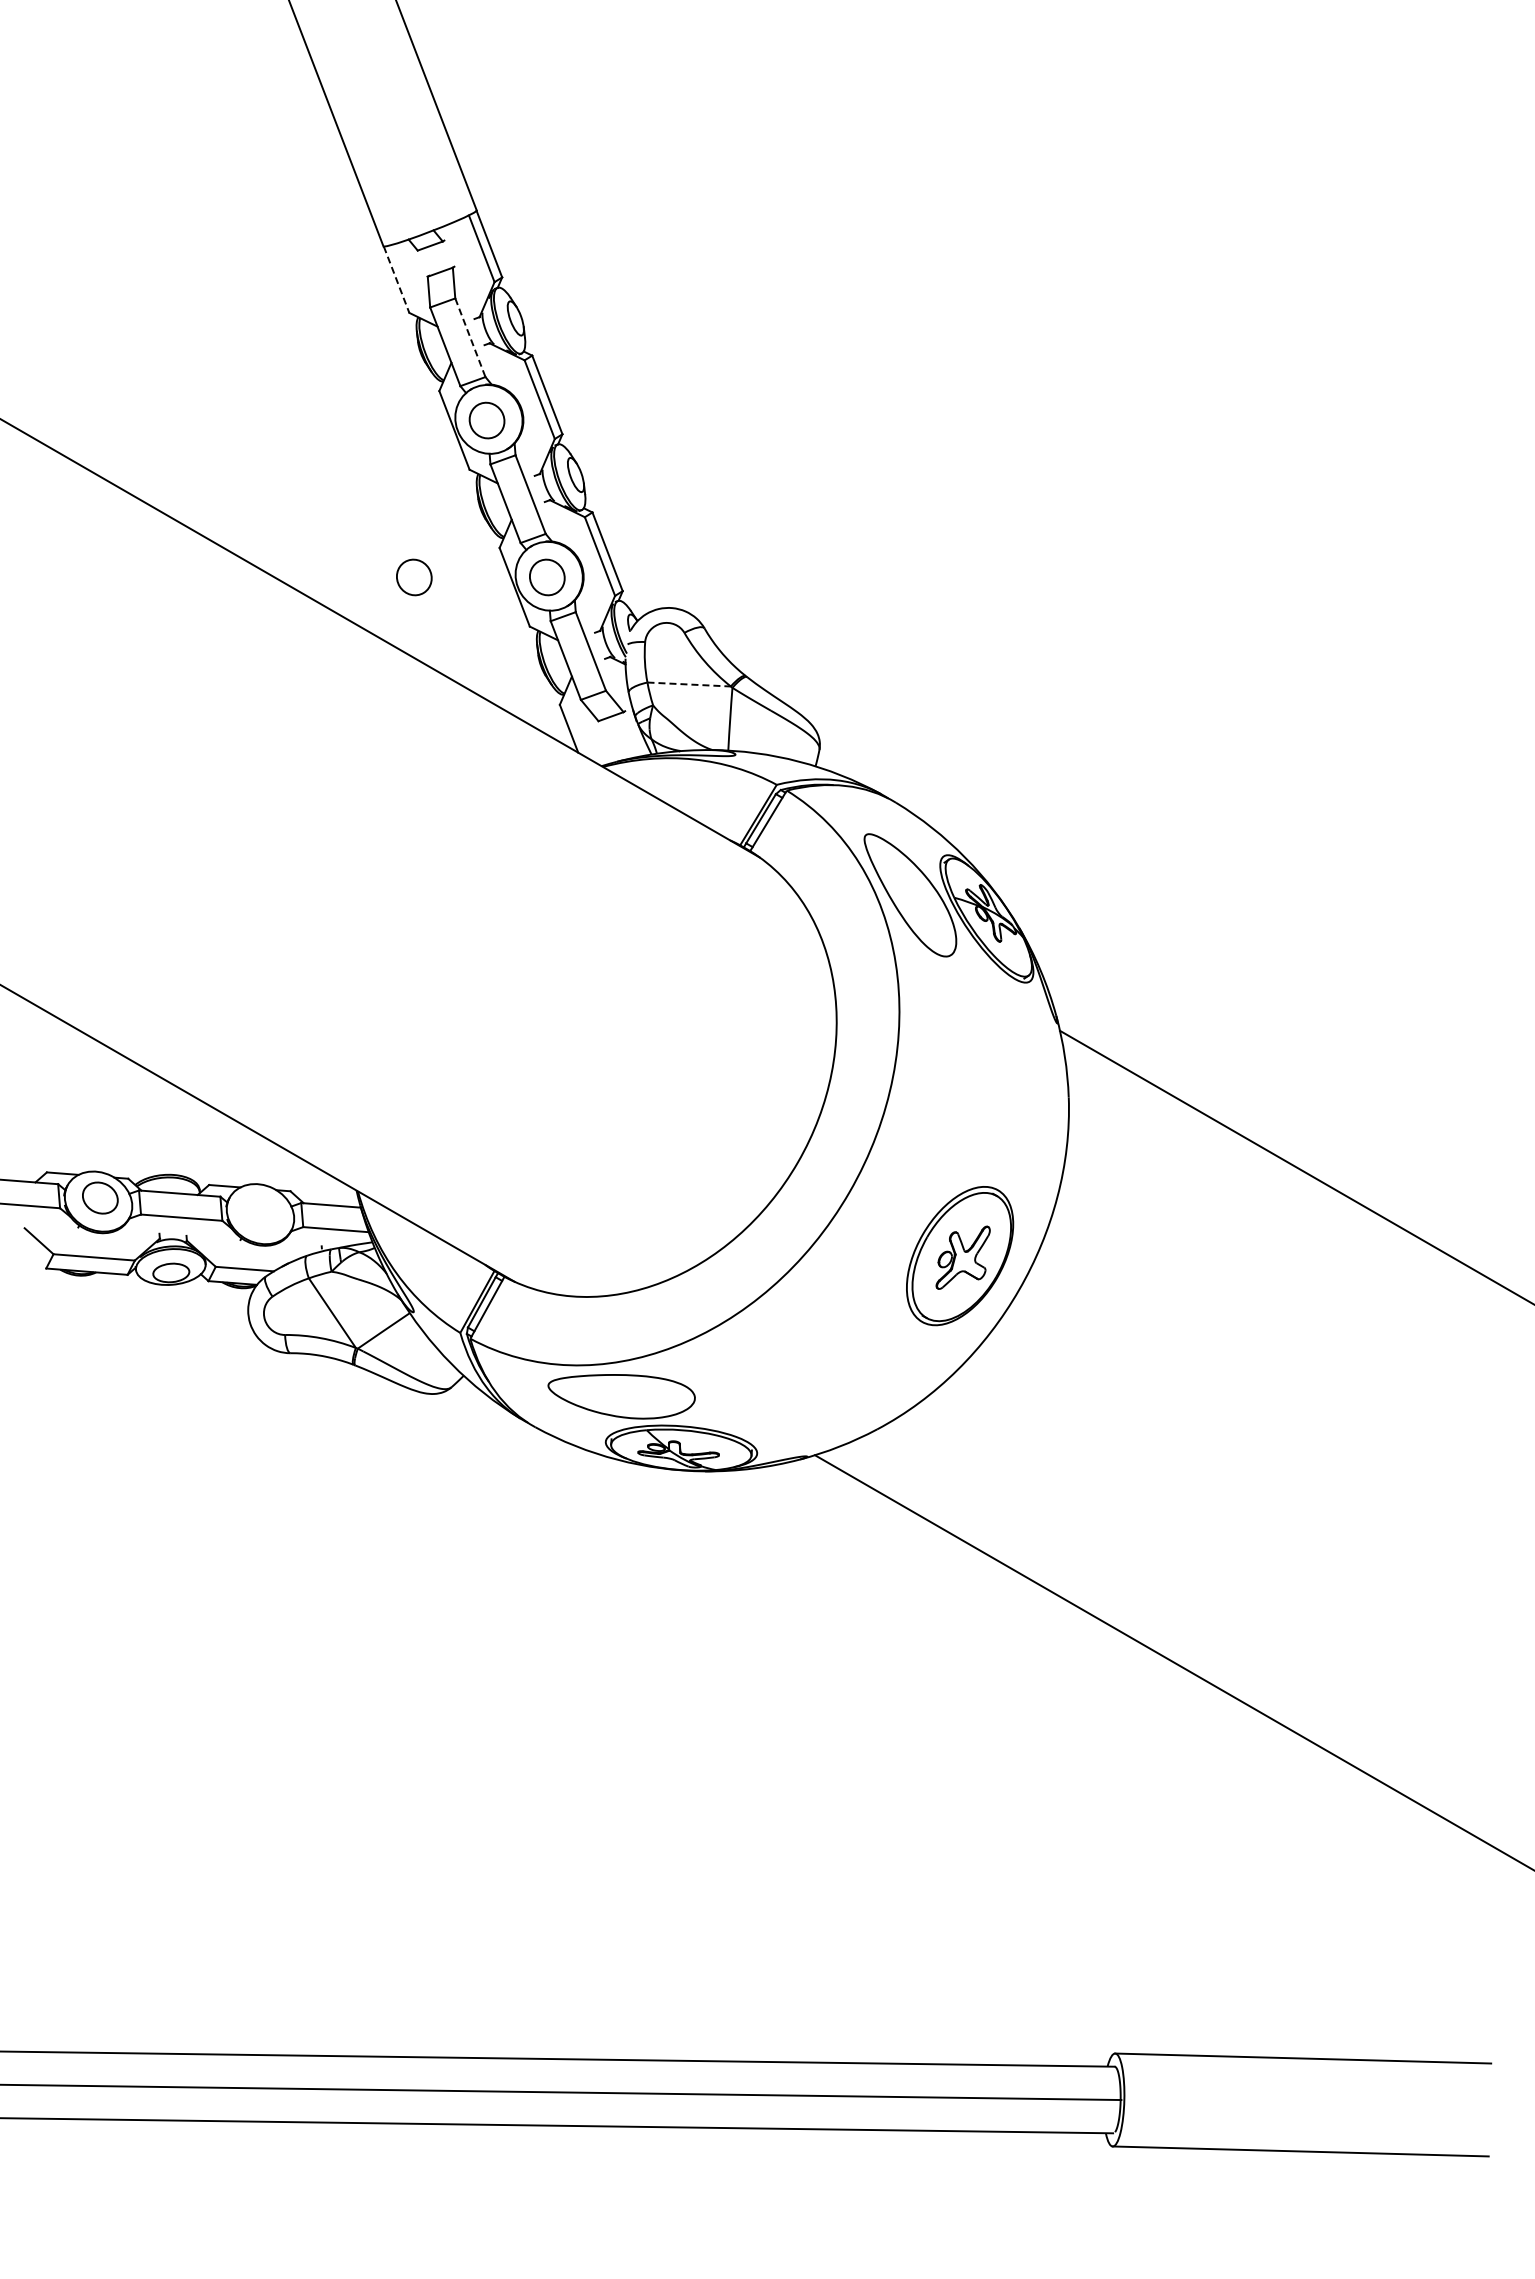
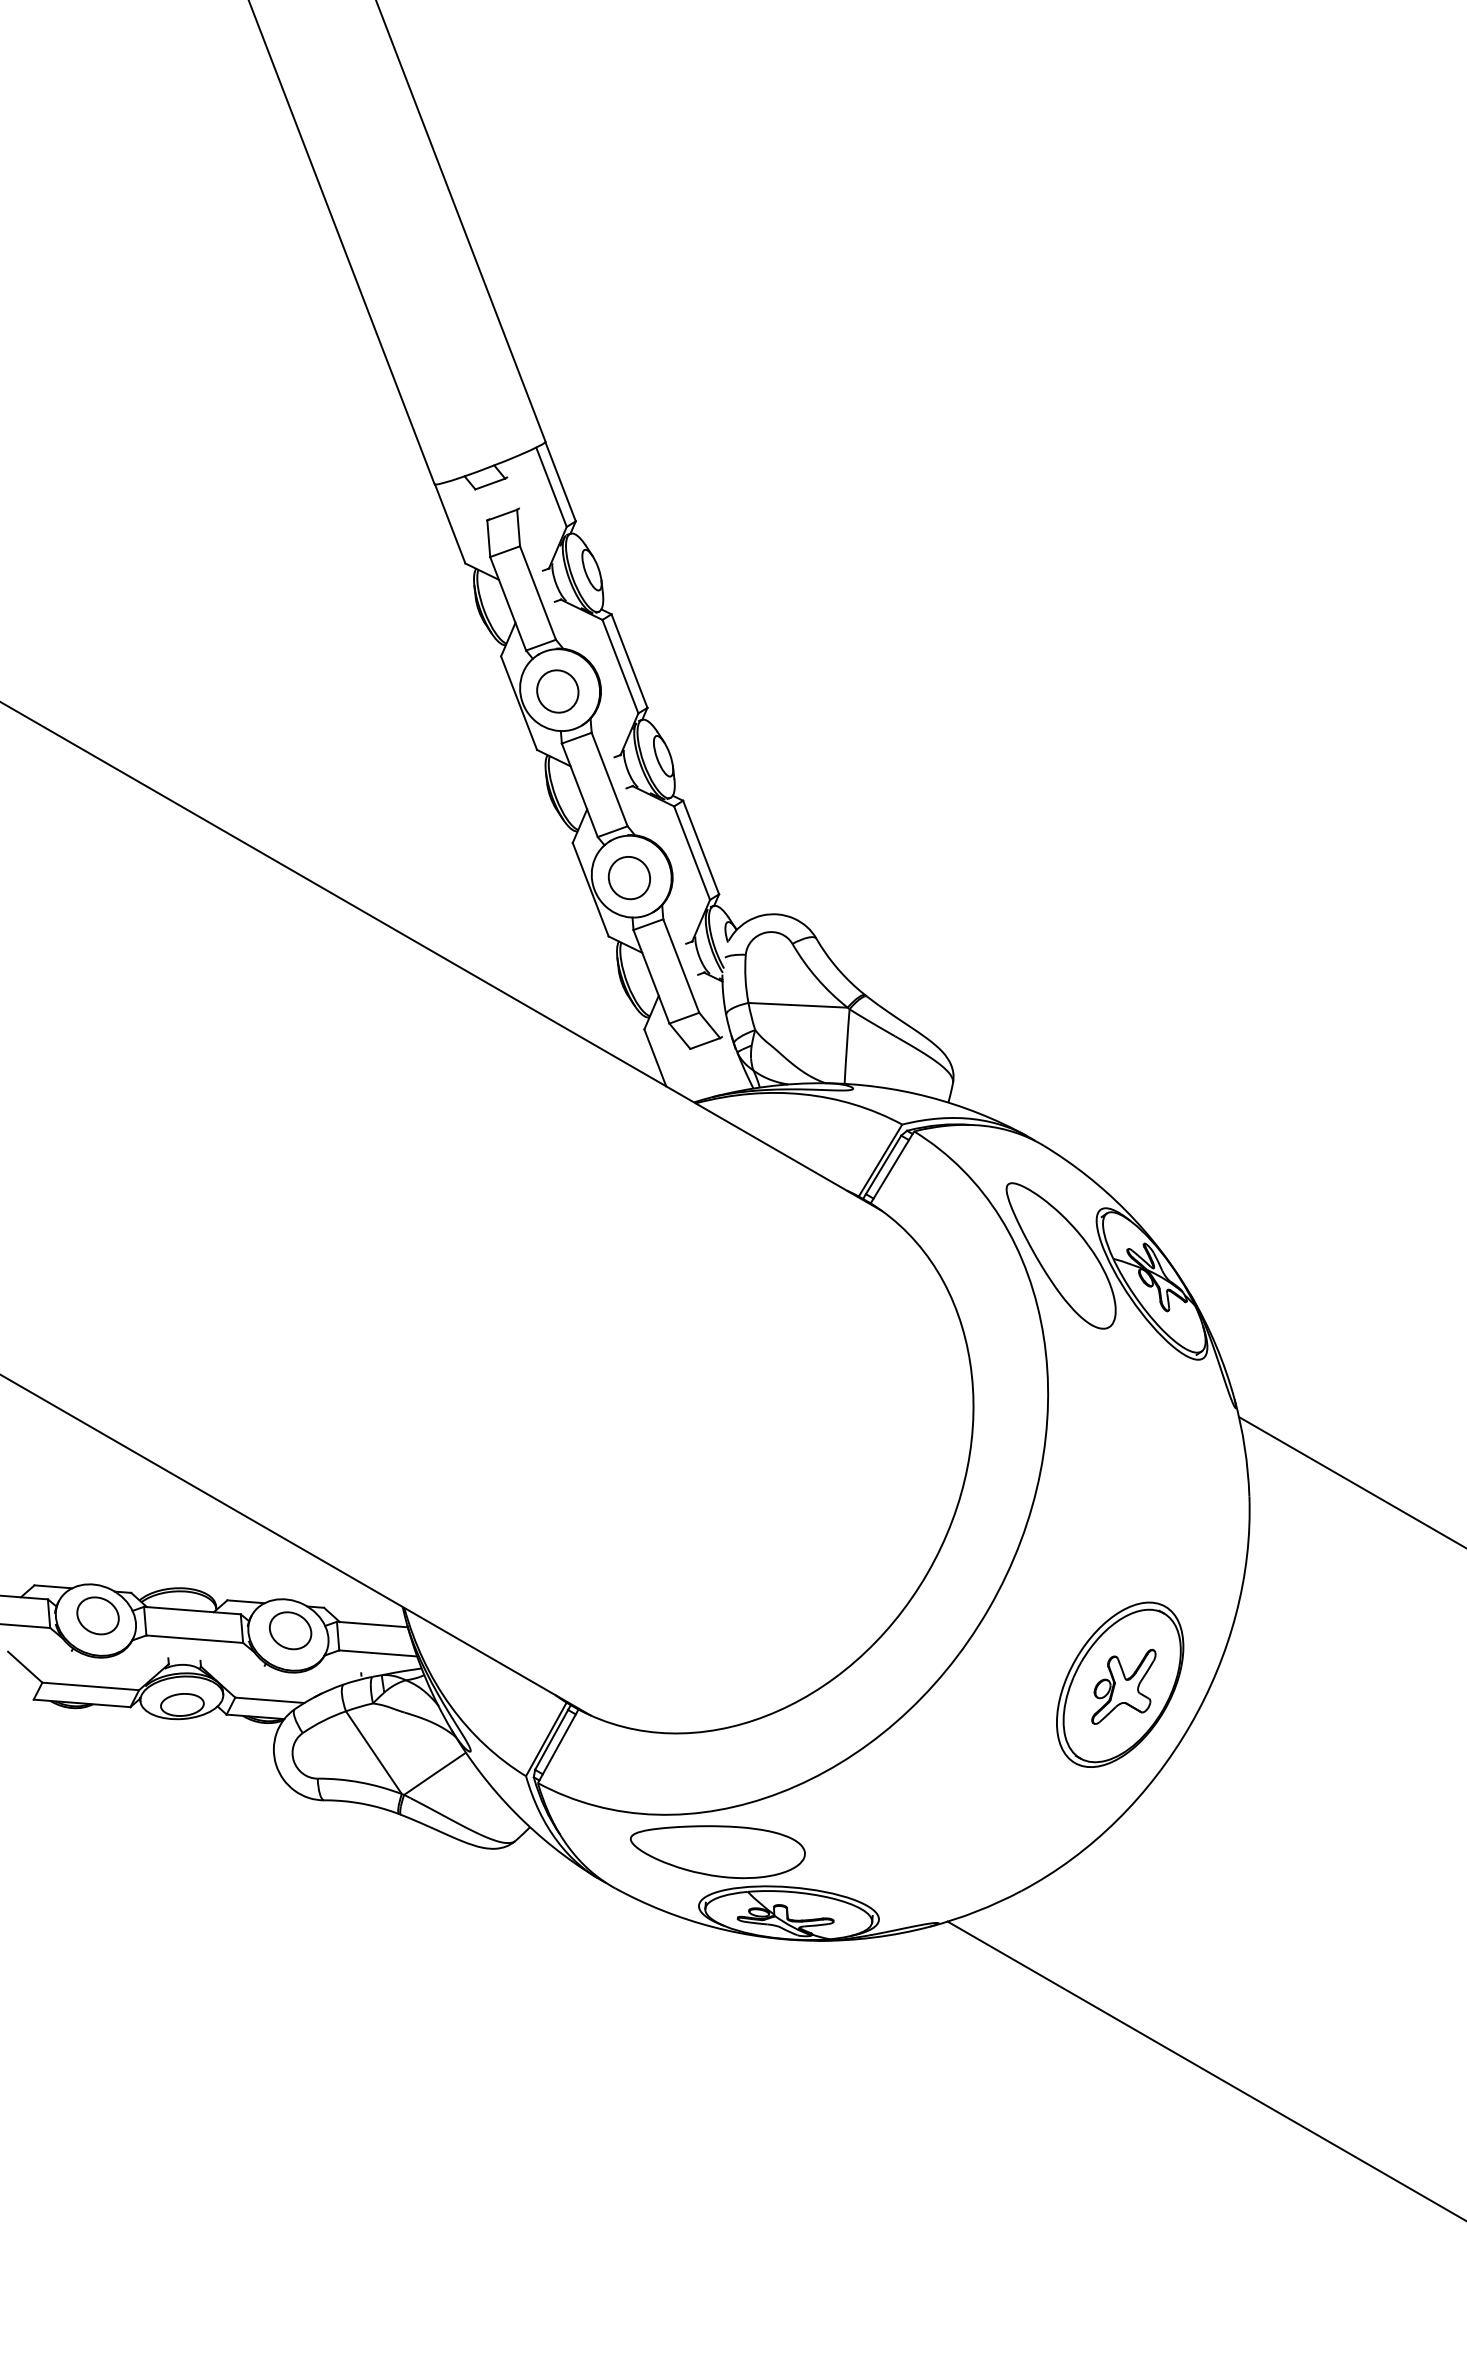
line: (396, 279) -> (450, 523), dashed -> solid
line: (470, 338) -> (538, 593), dashed -> solid
part: (414, 577) -> (471, 878), removed
line: (689, 684) -> (798, 1005), dashed -> solid
part: (262, 1210) -> (290, 1630), added

